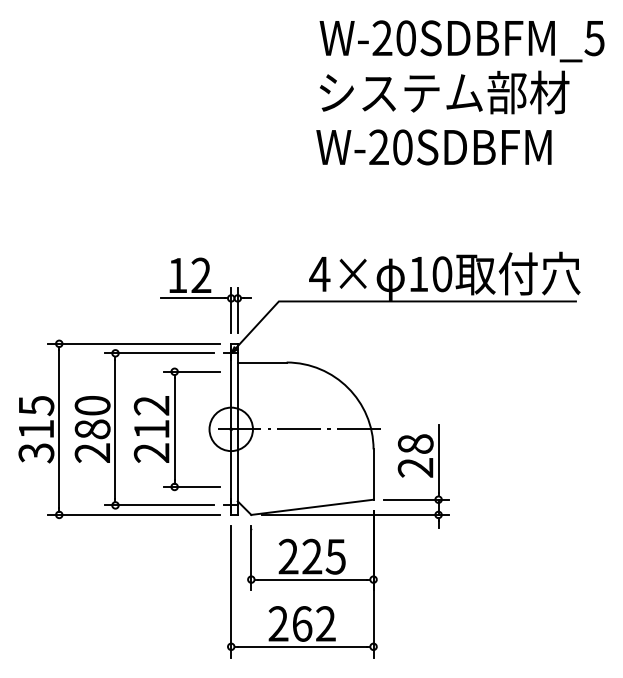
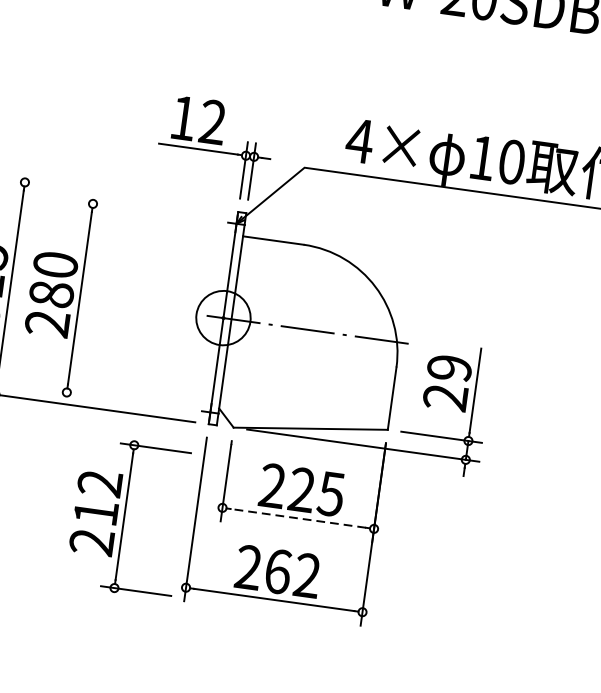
line: (134, 343) -> (118, 195), removed
line: (158, 353) -> (146, 211), removed
part: (176, 429) -> (126, 517), moved
text: (415, 443) -> (449, 367), 28 -> 29
line: (158, 505) -> (120, 399), removed
line: (312, 579) -> (298, 518), solid -> dashed

